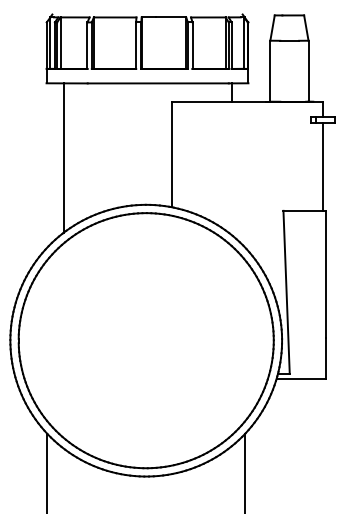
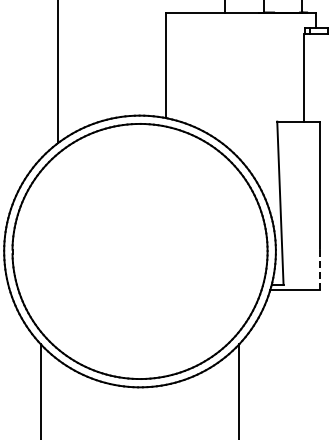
line: (322, 166) -> (304, 77), moved
line: (326, 358) -> (320, 269), solid -> dashed

